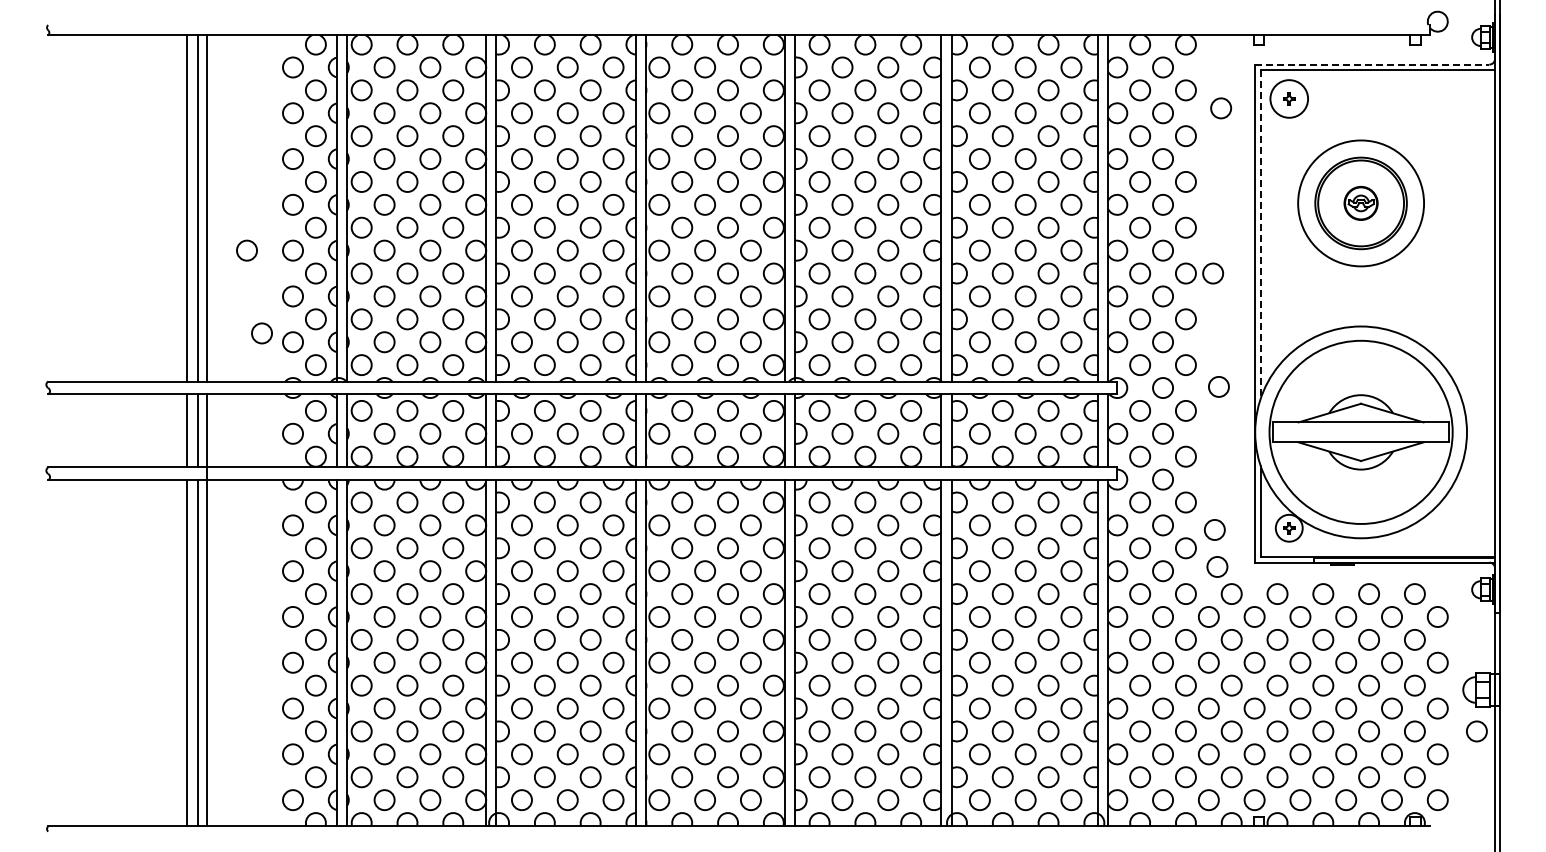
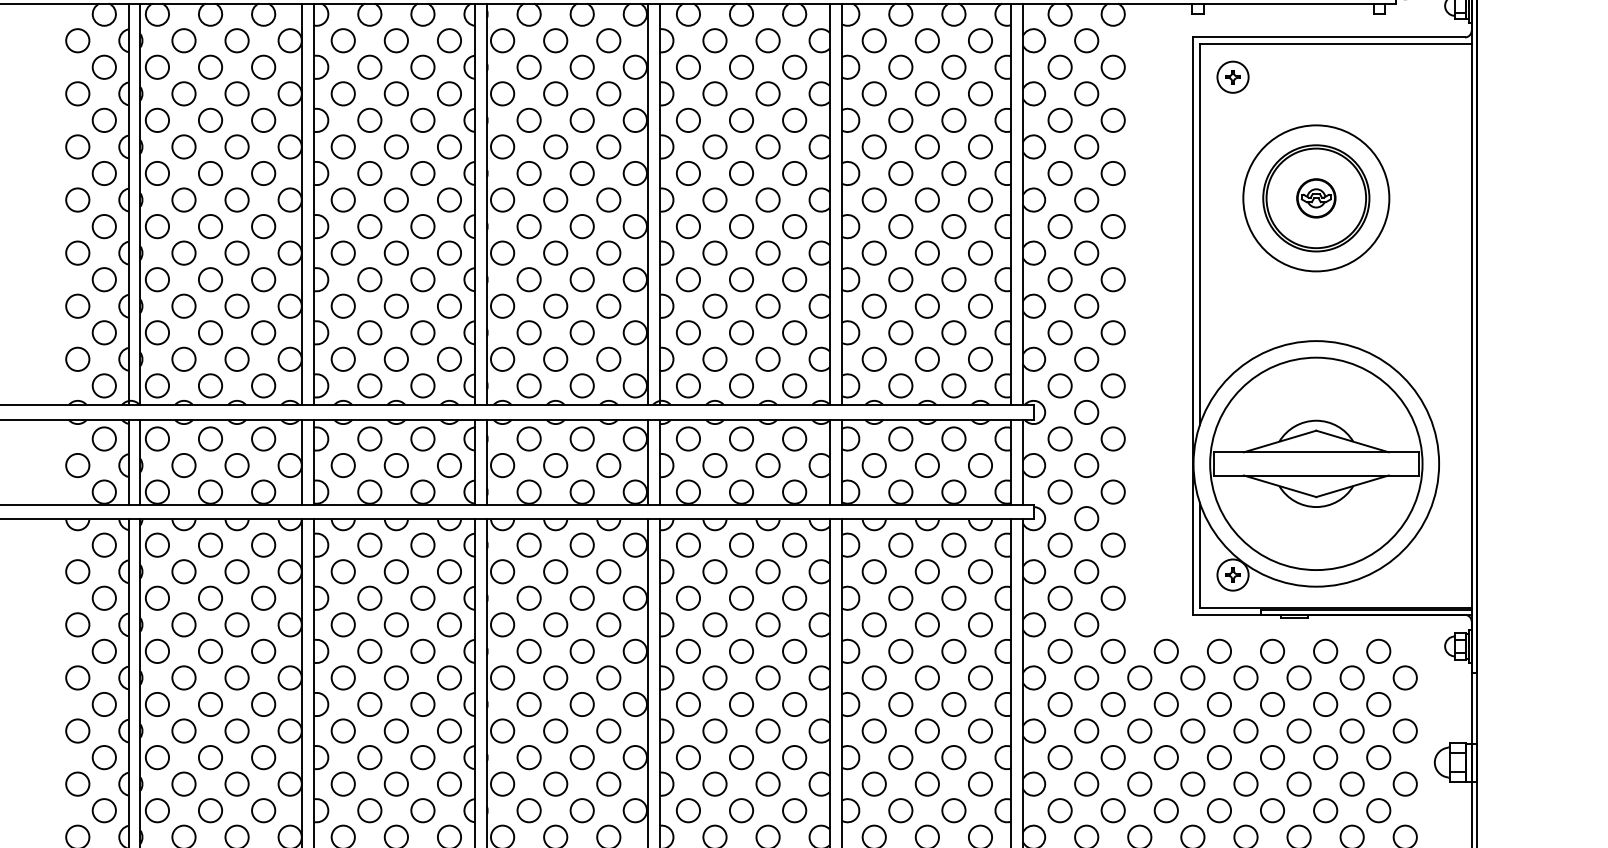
line: (1372, 64) -> (1329, 37), dashed -> solid
circle: (1288, 98) -> (1232, 76), size x0.71
circle: (1221, 108) -> (1154, 88), removed
line: (1260, 235) -> (1199, 235), dashed -> solid
circle: (246, 250) -> (23, 252), removed
circle: (1213, 273) -> (1145, 279), removed
circle: (261, 333) -> (41, 349), removed
circle: (1218, 386) -> (1150, 410), removed
circle: (1214, 529) -> (1146, 576), removed
circle: (1217, 566) -> (1149, 619), removed
circle: (1476, 731) -> (1450, 810), removed

